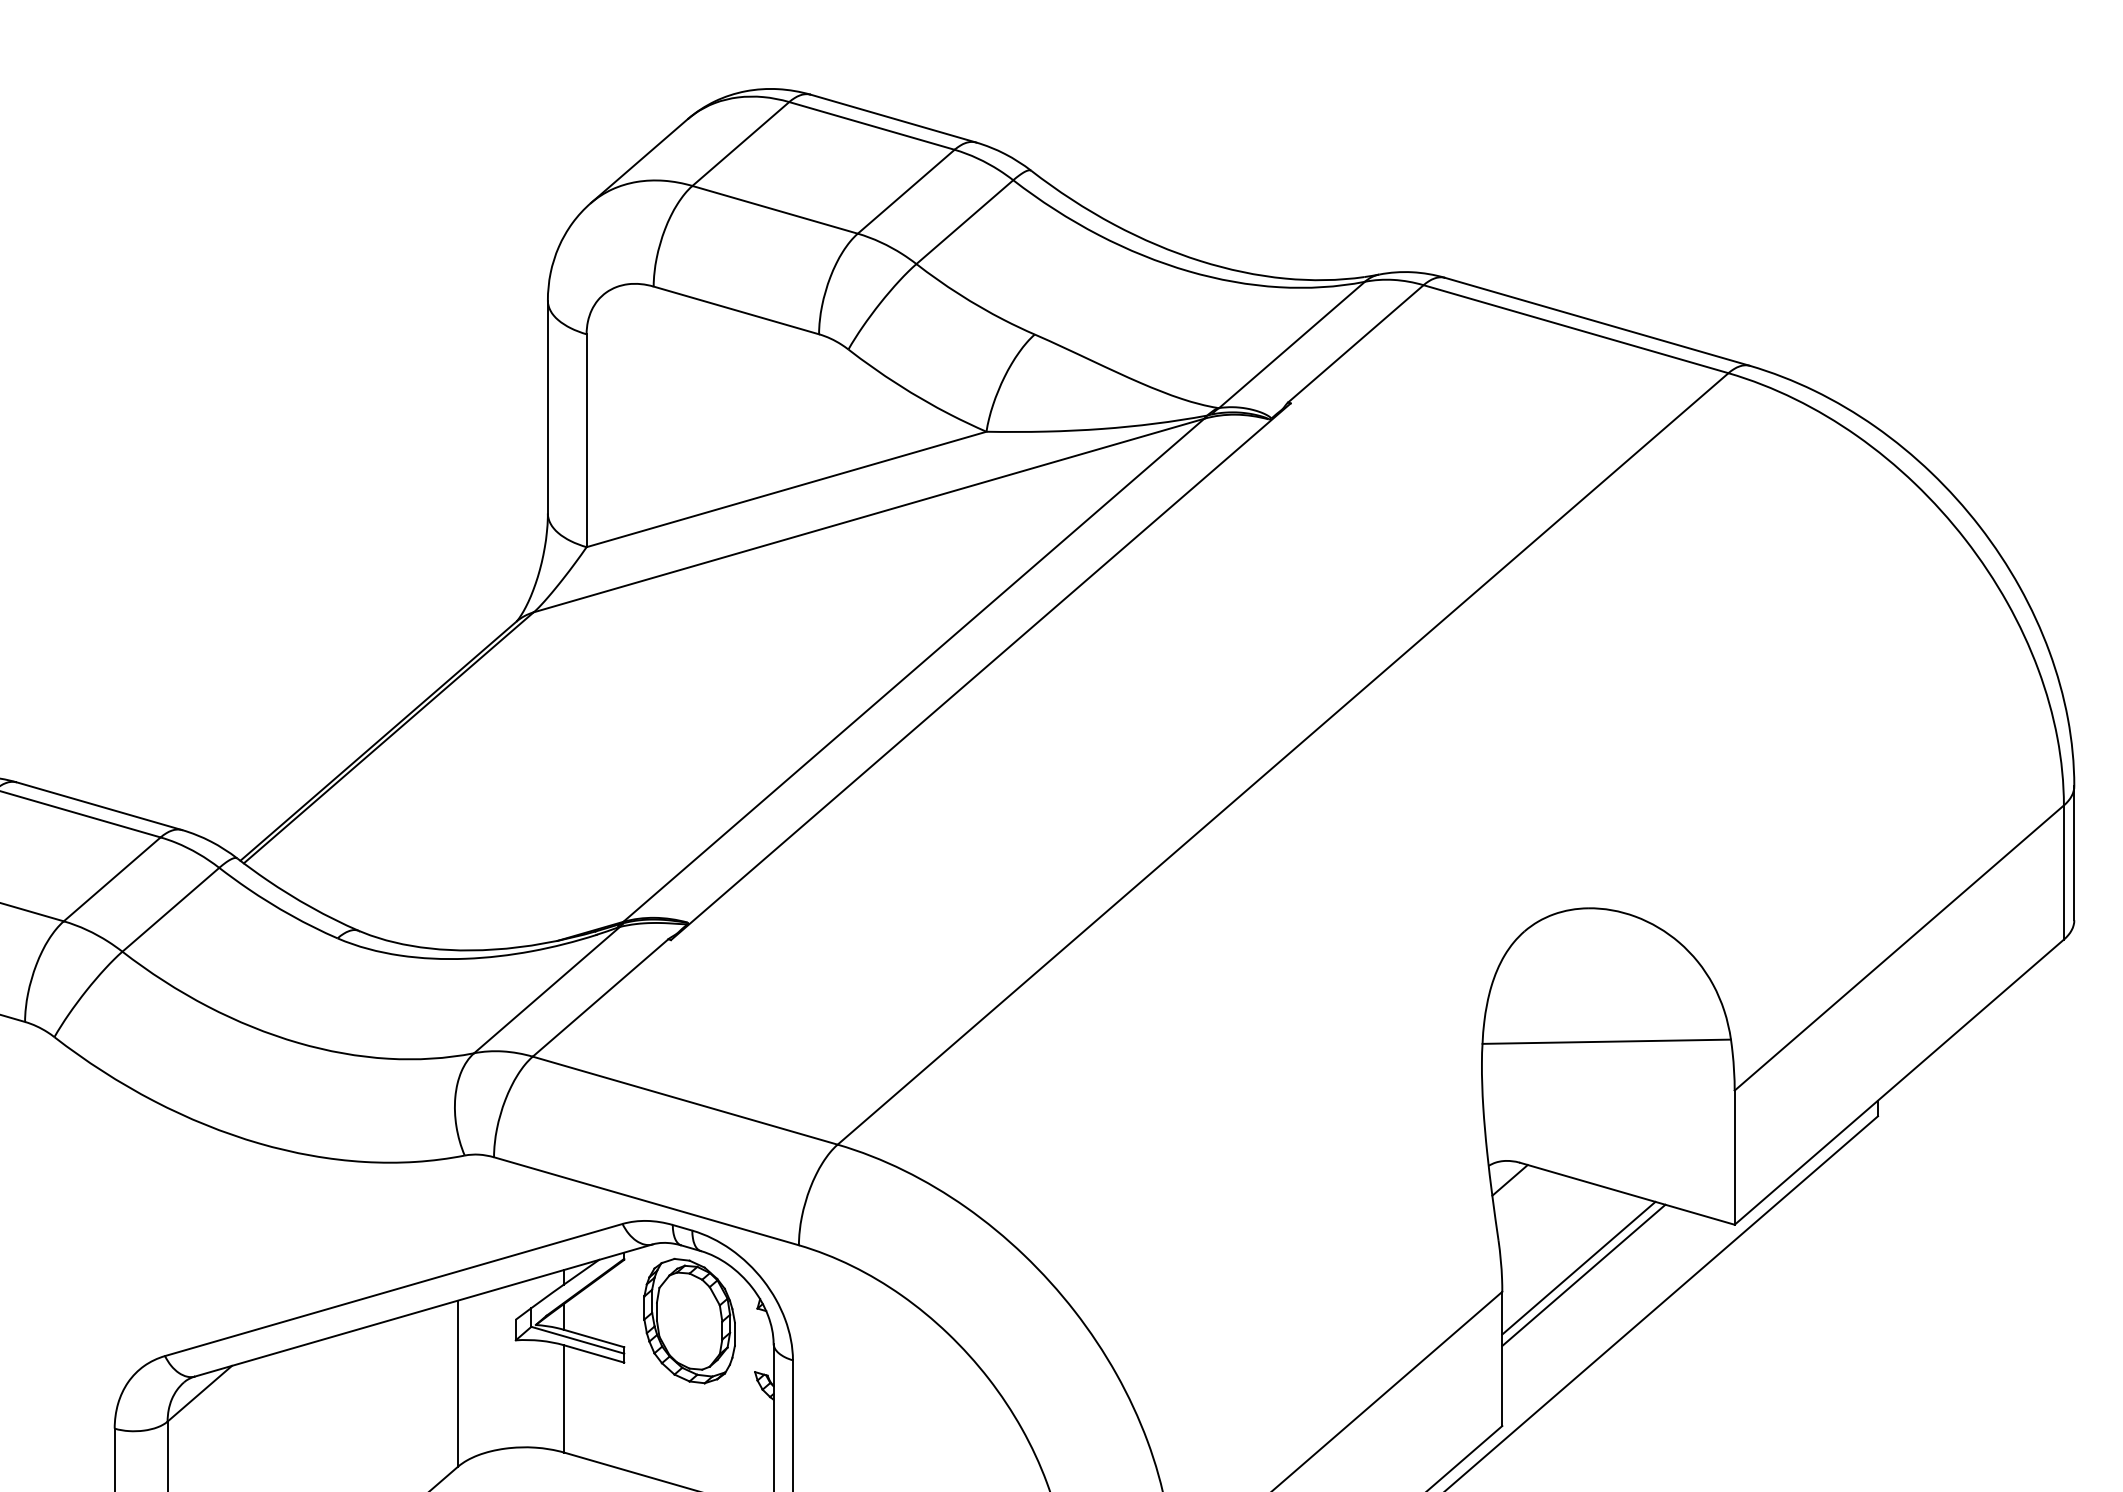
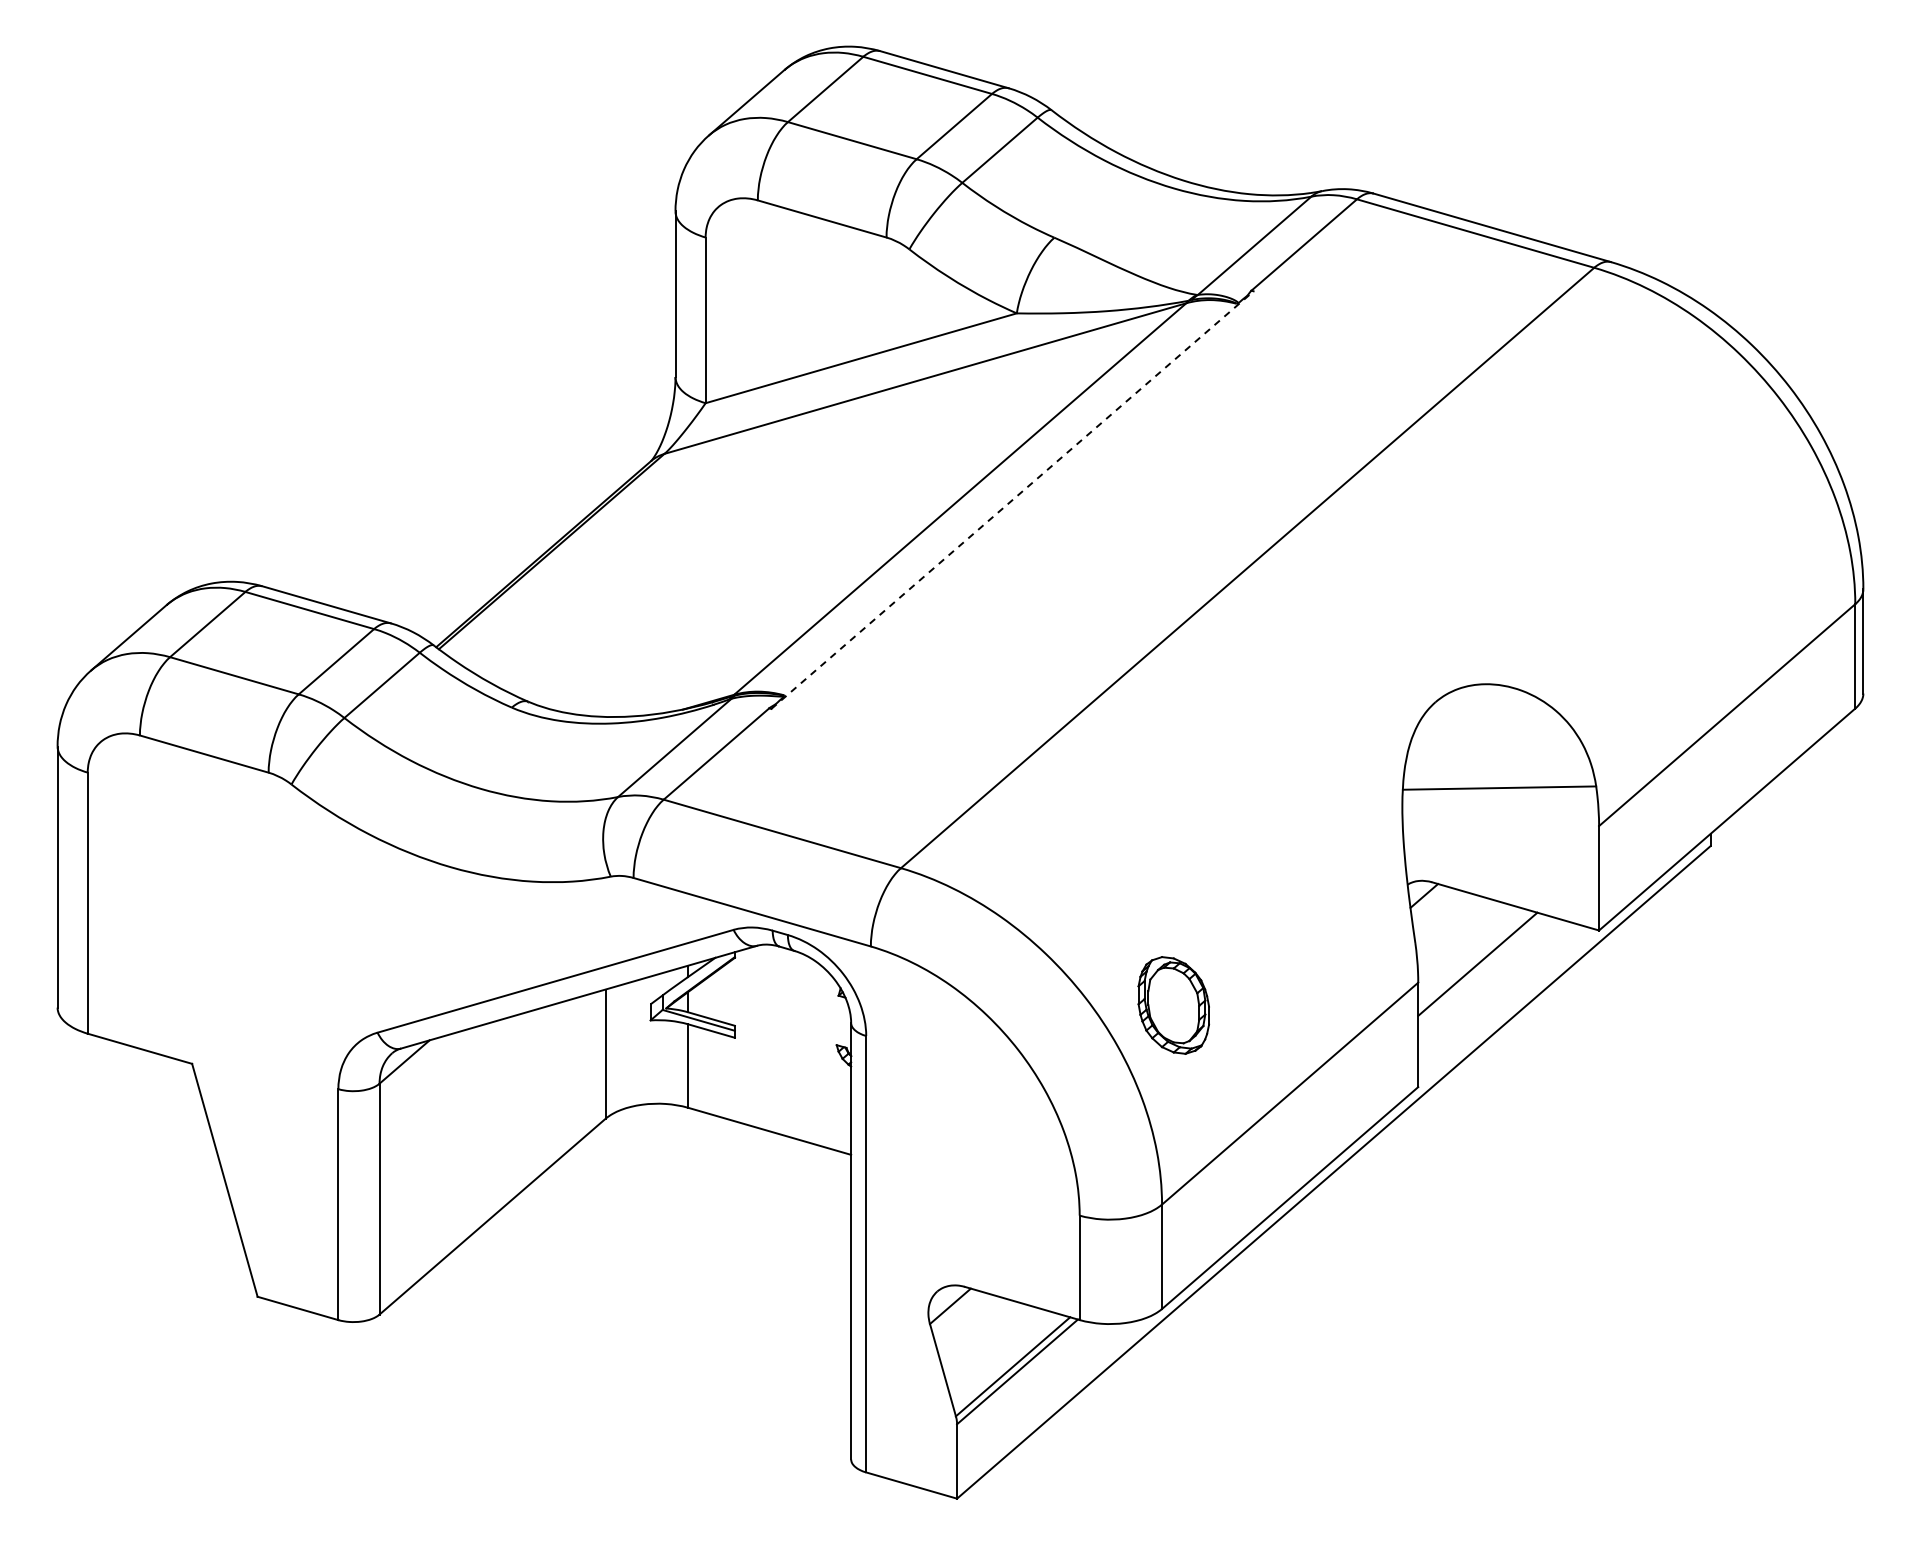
line: (980, 672) -> (1012, 500), solid -> dashed
line: (1583, 1274) -> (1481, 969), removed
part: (689, 1321) -> (1173, 1005), moved

